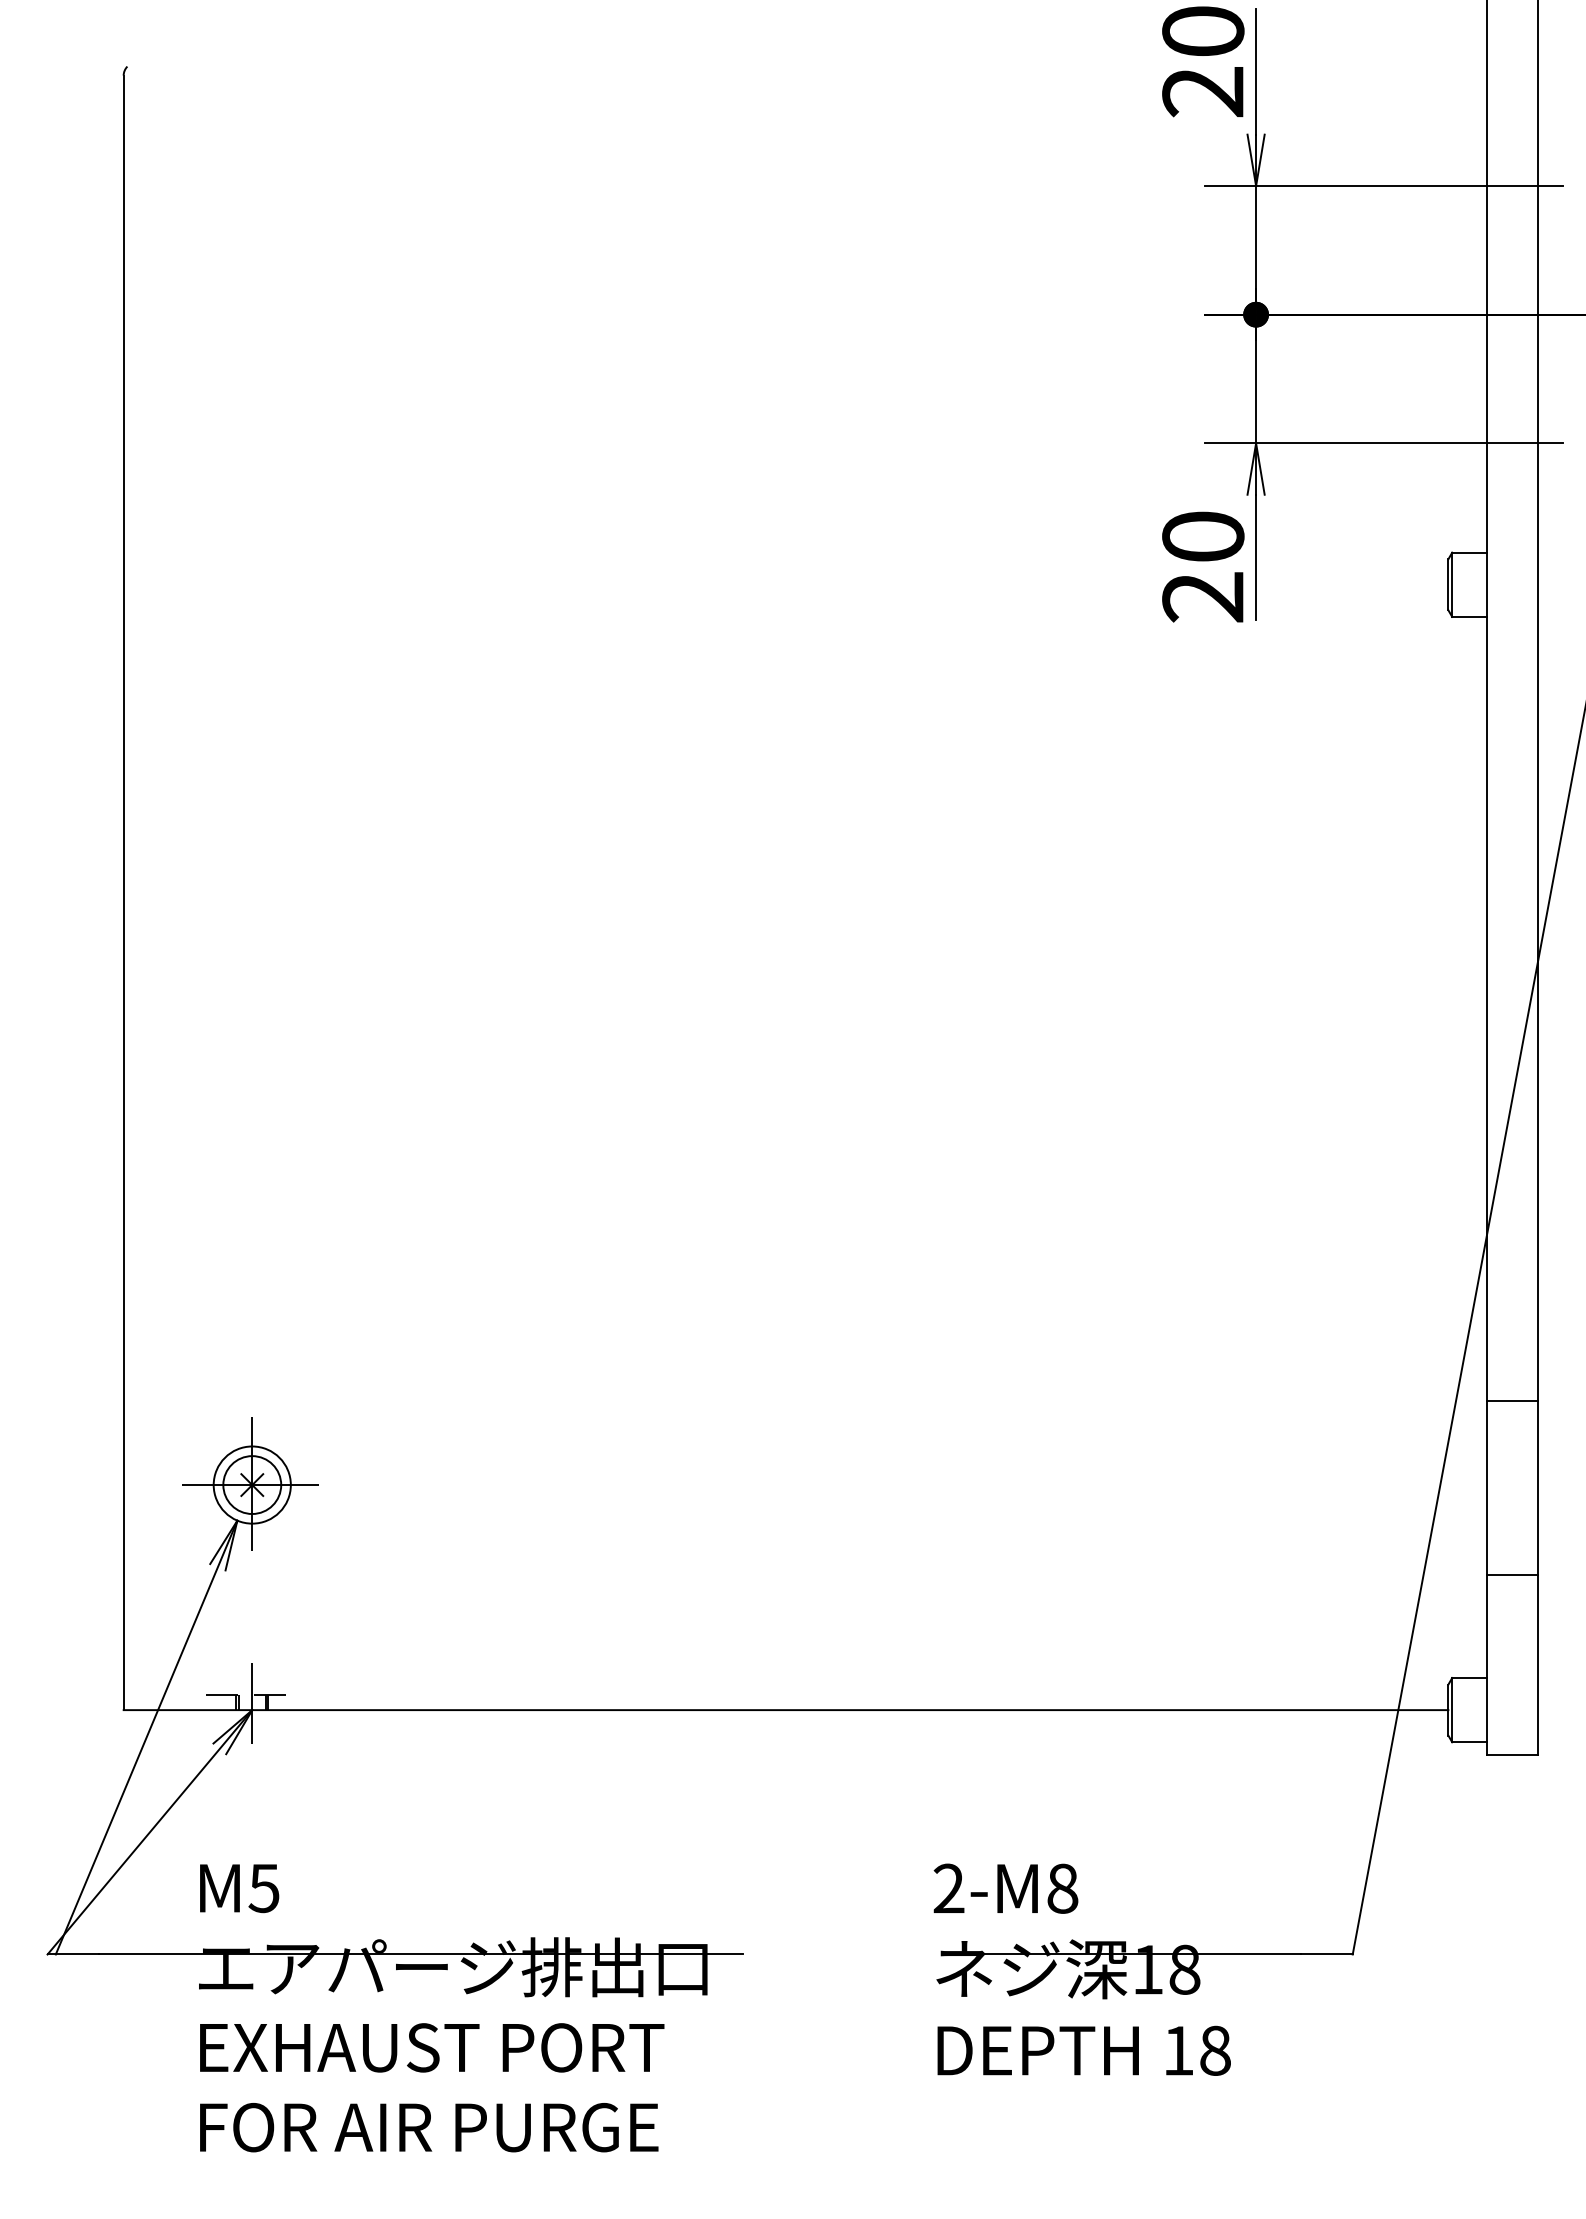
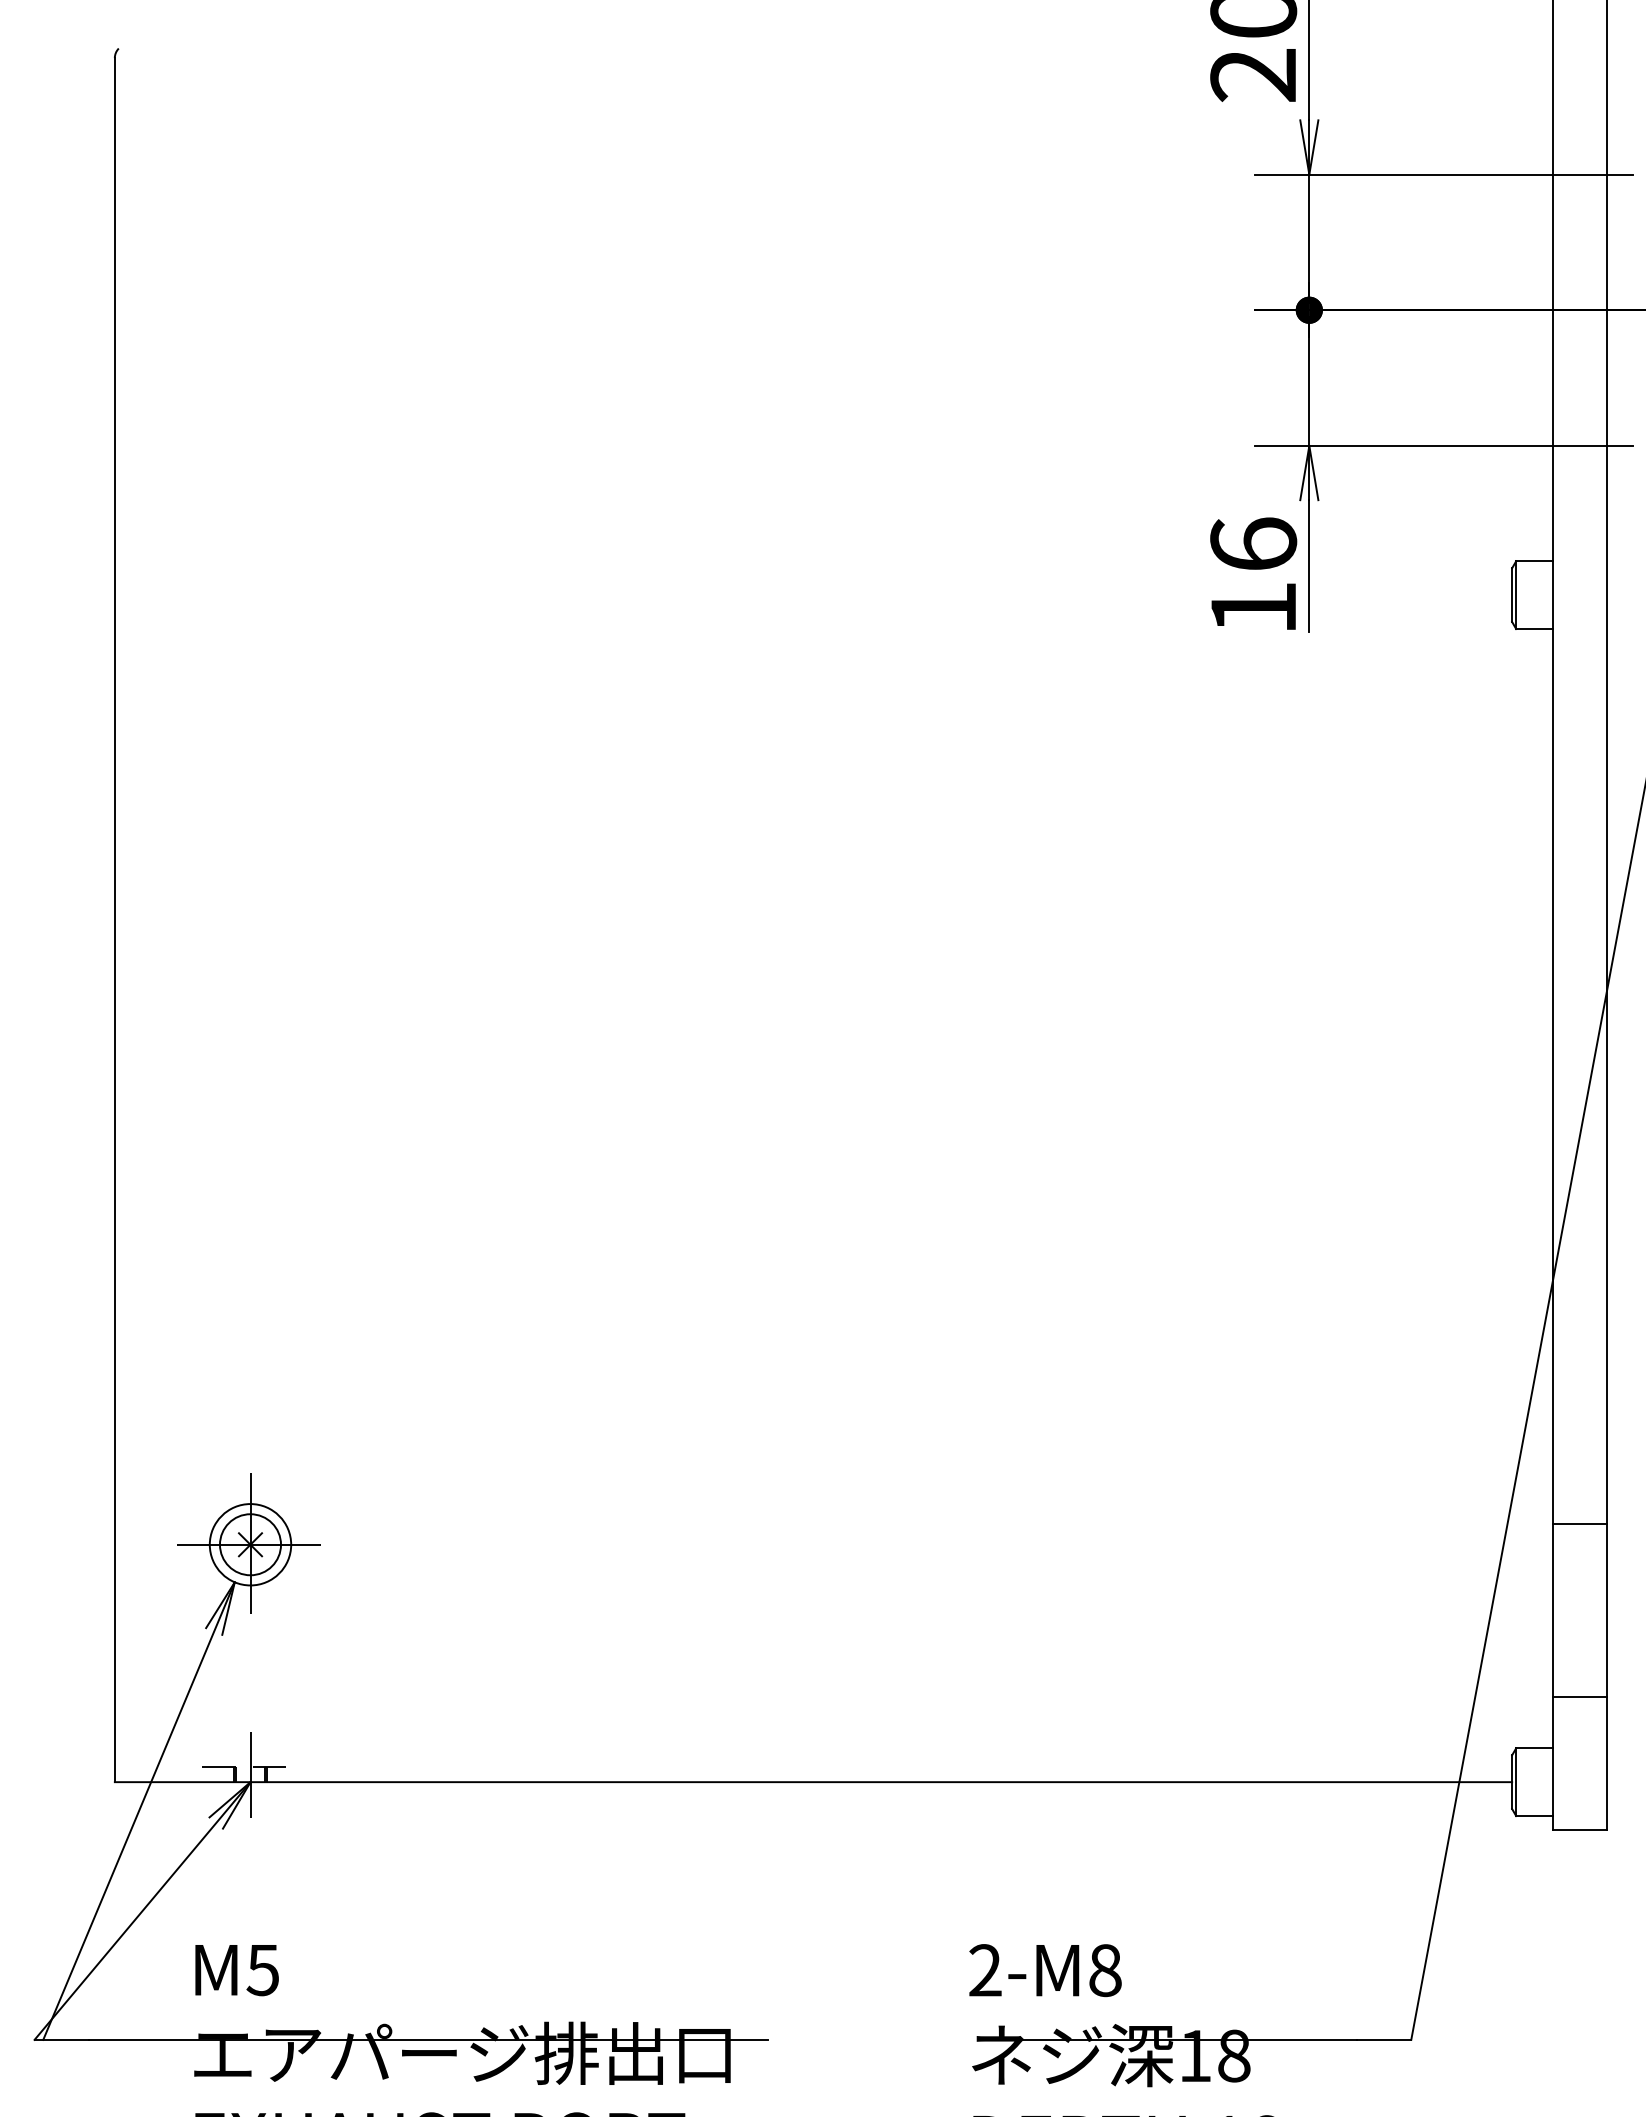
text: (1203, 566) -> (1253, 575), 20 -> 16
line: (1512, 1401) -> (1579, 1524), moved
line: (1512, 1575) -> (1579, 1697), moved

